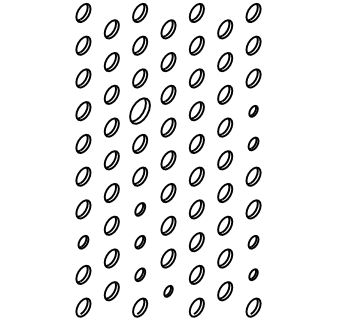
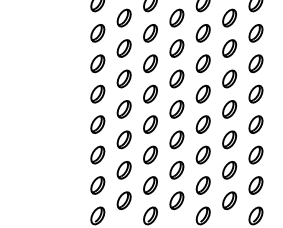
part: (140, 111) -> (150, 33), size x0.71
part: (253, 111) -> (255, 33), size x1.67
part: (253, 143) -> (255, 63), size x1.43
part: (140, 209) -> (150, 124), size x1.43
part: (83, 242) -> (97, 155), size x1.43
part: (140, 242) -> (150, 155), size x1.43
part: (253, 242) -> (255, 155), size x1.43
part: (140, 274) -> (150, 185), size x1.43
part: (253, 274) -> (255, 185), size x1.67
part: (168, 291) -> (176, 200), size x1.67

